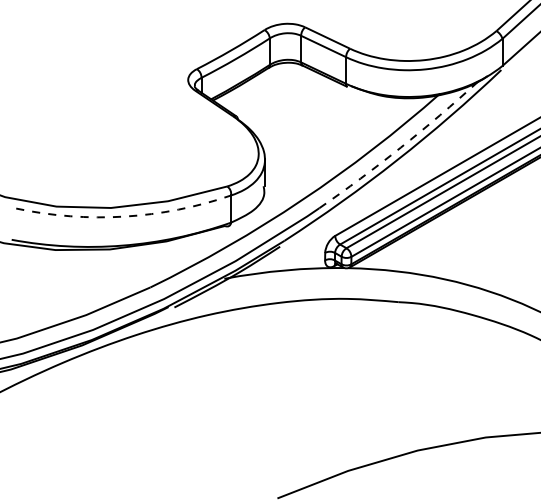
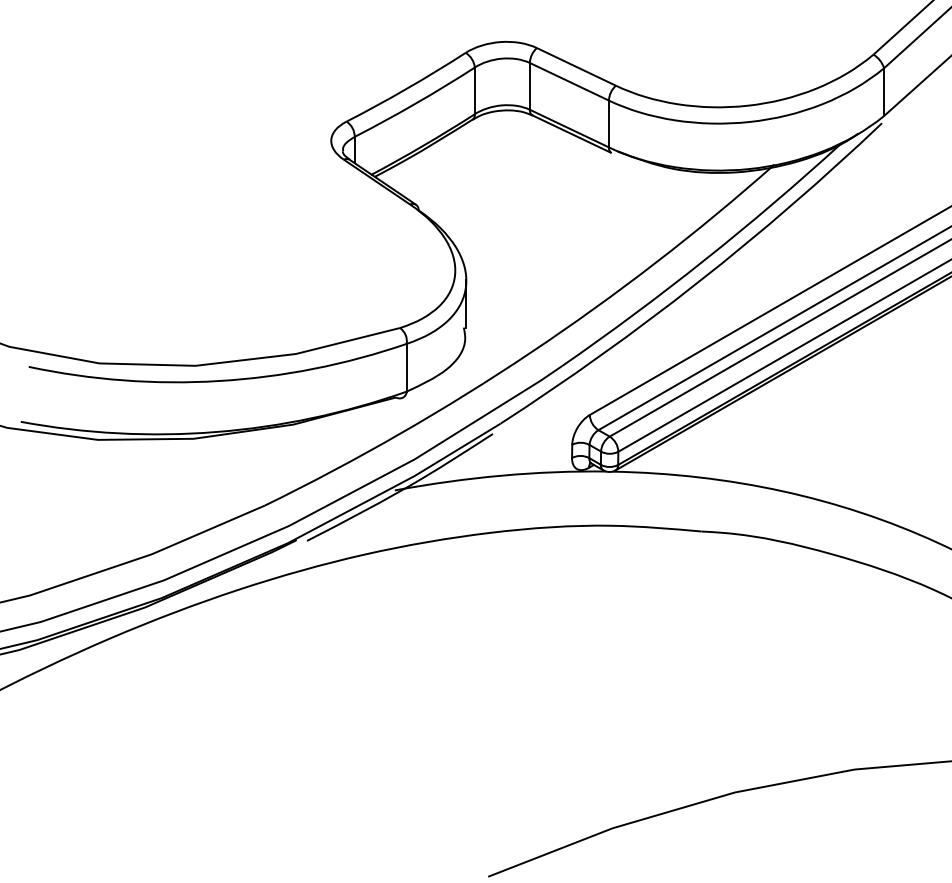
arc: (400, 147) -> (704, 259), dashed -> solid
arc: (124, 216) -> (219, 380), dashed -> solid

